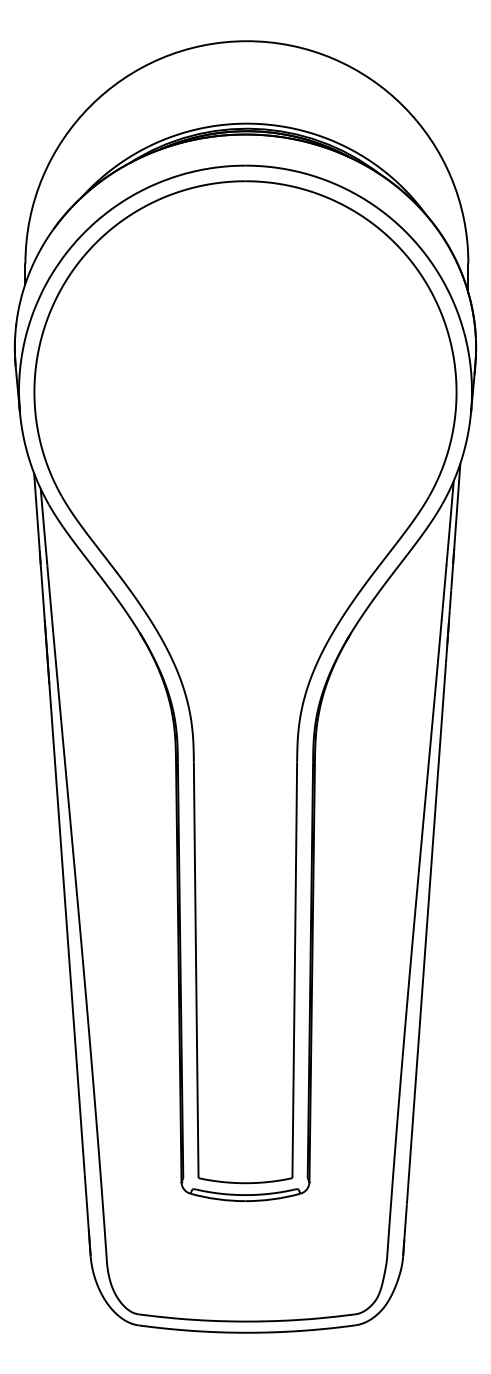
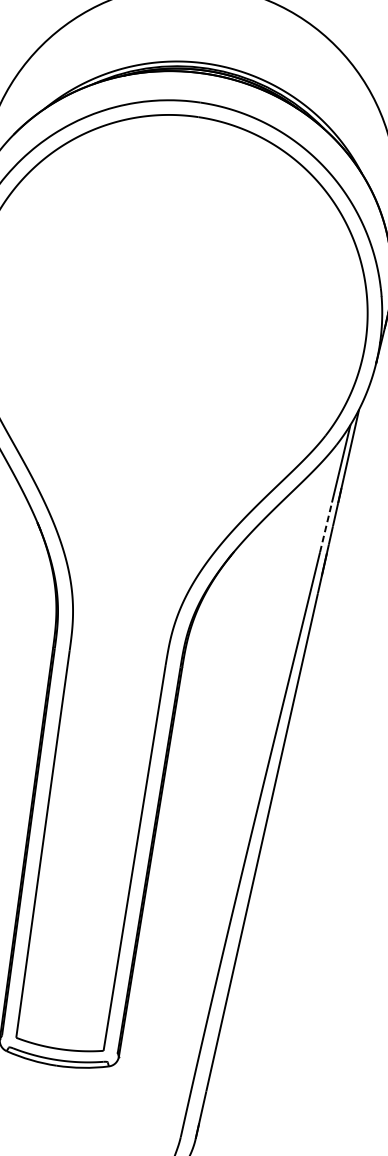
line: (444, 592) -> (326, 527), solid -> dashed

